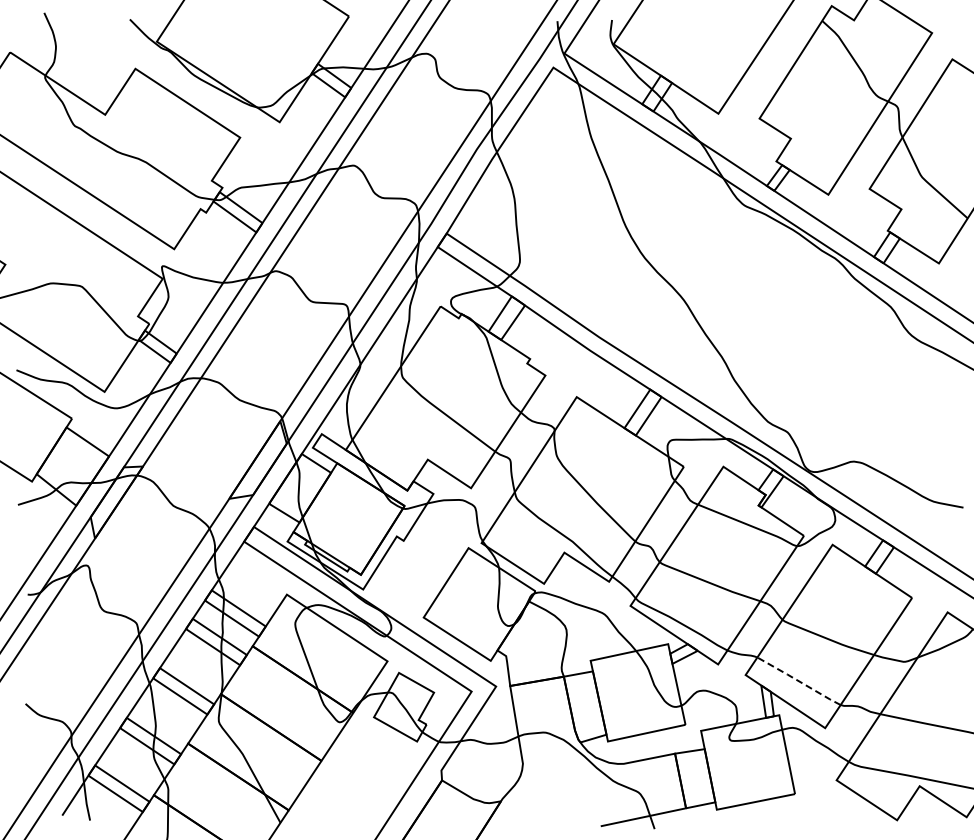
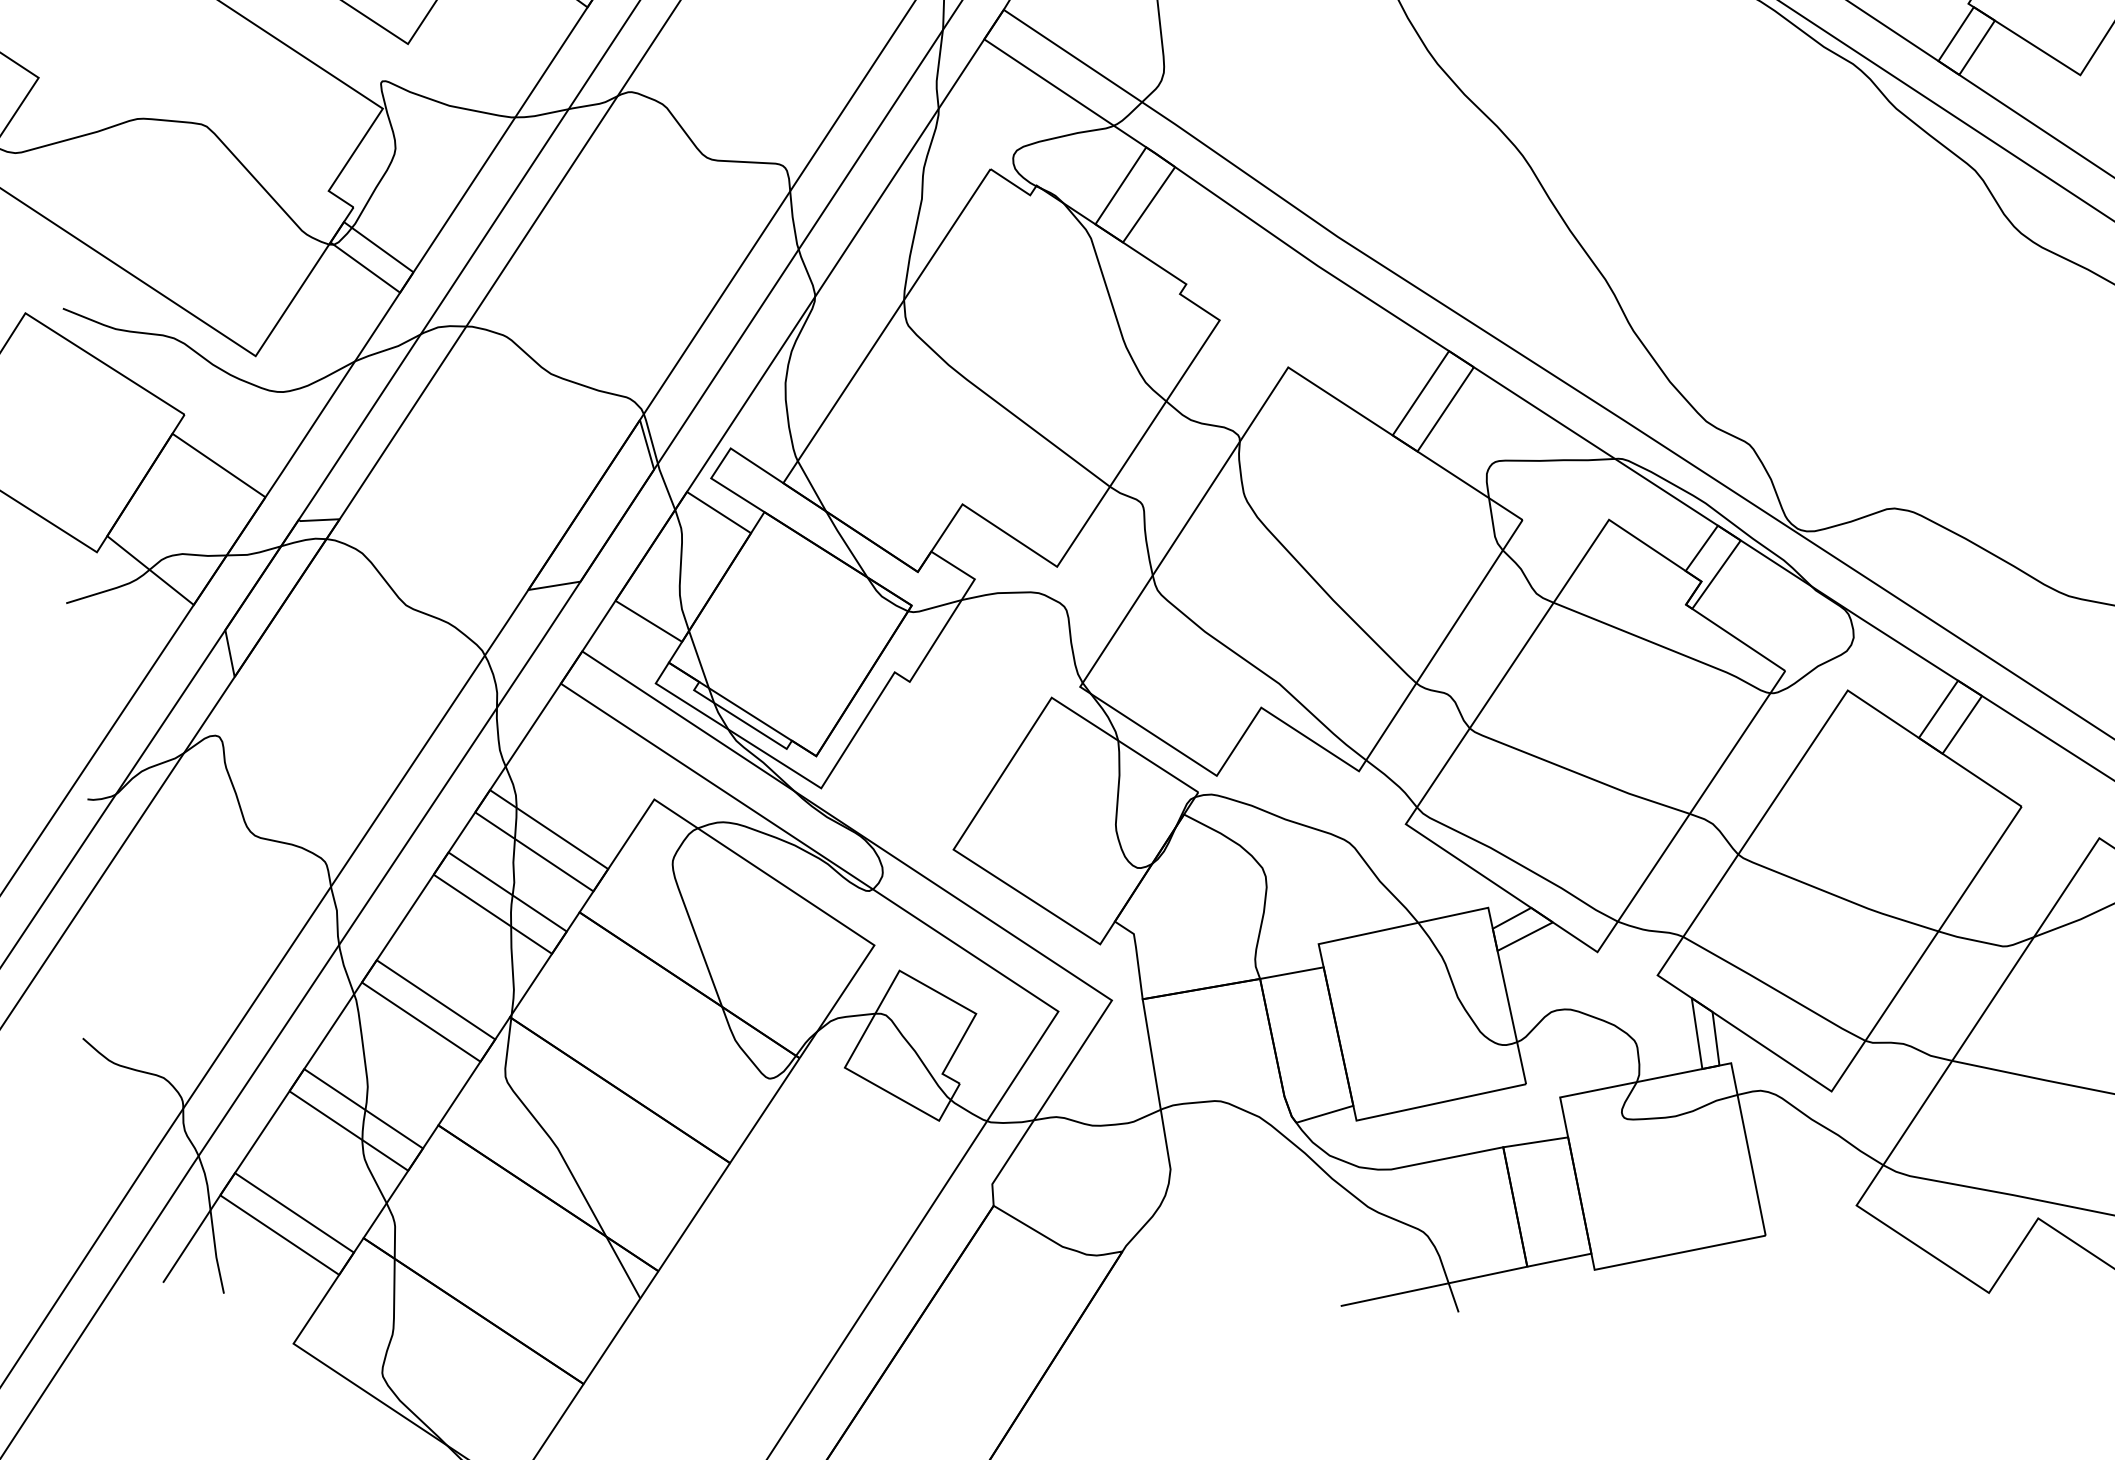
line: (799, 681) -> (1775, 989), dashed -> solid

